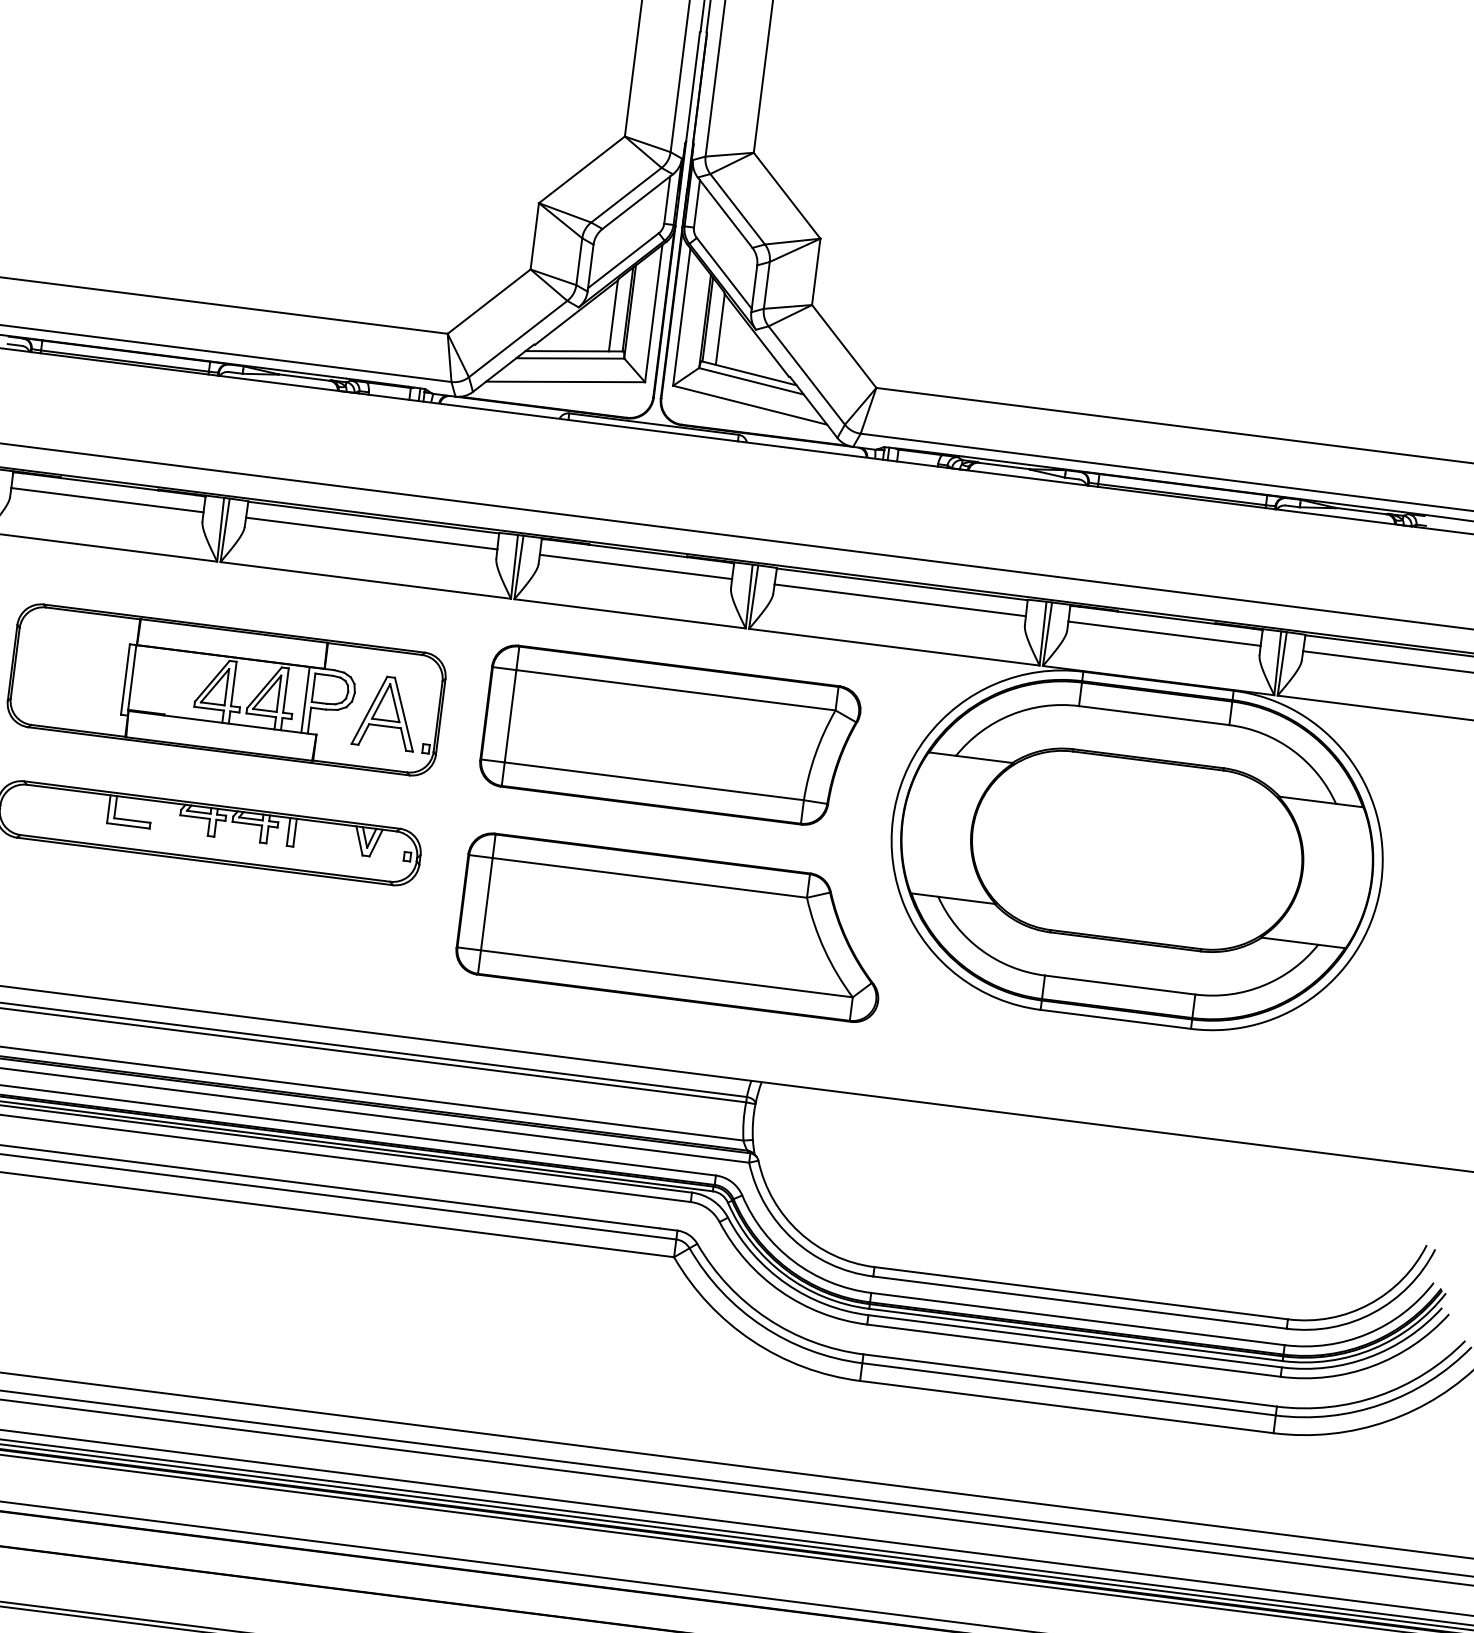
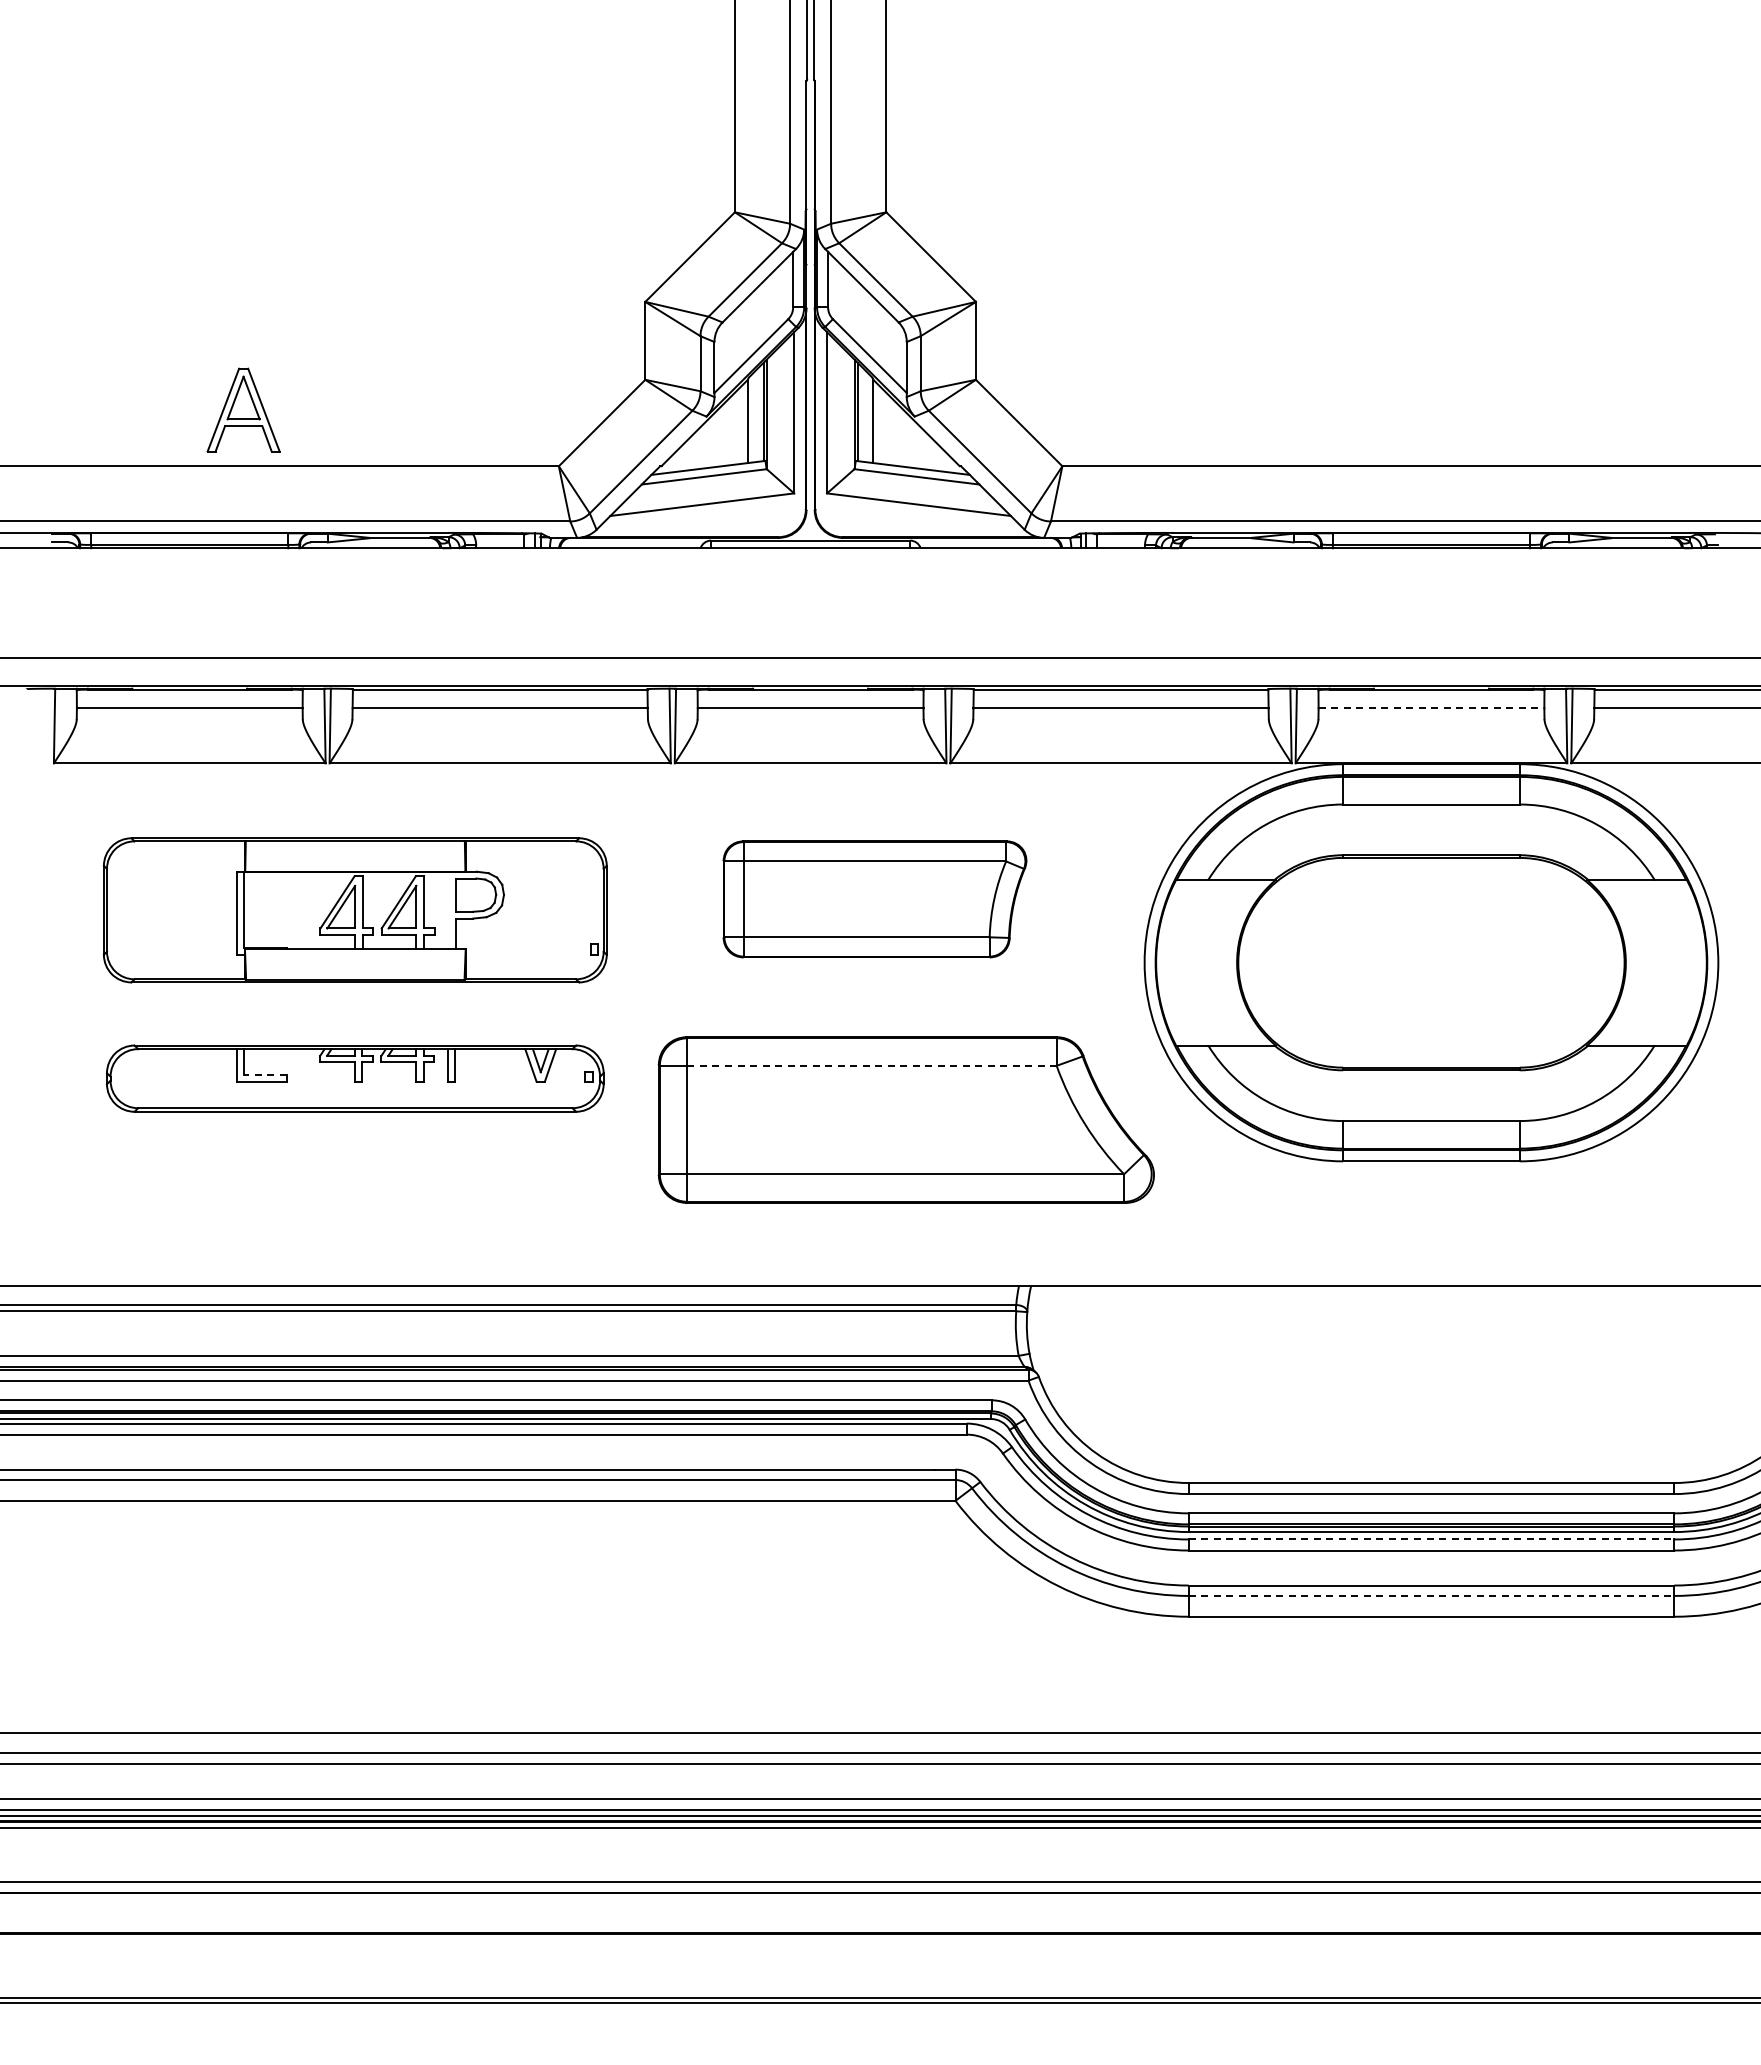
line: (1164, 633) -> (1431, 708), solid -> dashed
line: (305, 699) -> (447, 909), removed
part: (386, 712) -> (243, 409), moved
part: (669, 736) -> (874, 899), size x0.7
line: (131, 820) -> (264, 1075), solid -> dashed
line: (650, 877) -> (872, 1065), solid -> dashed
line: (1075, 1341) -> (1431, 1539), solid -> dashed
line: (1069, 1388) -> (1431, 1595), solid -> dashed

